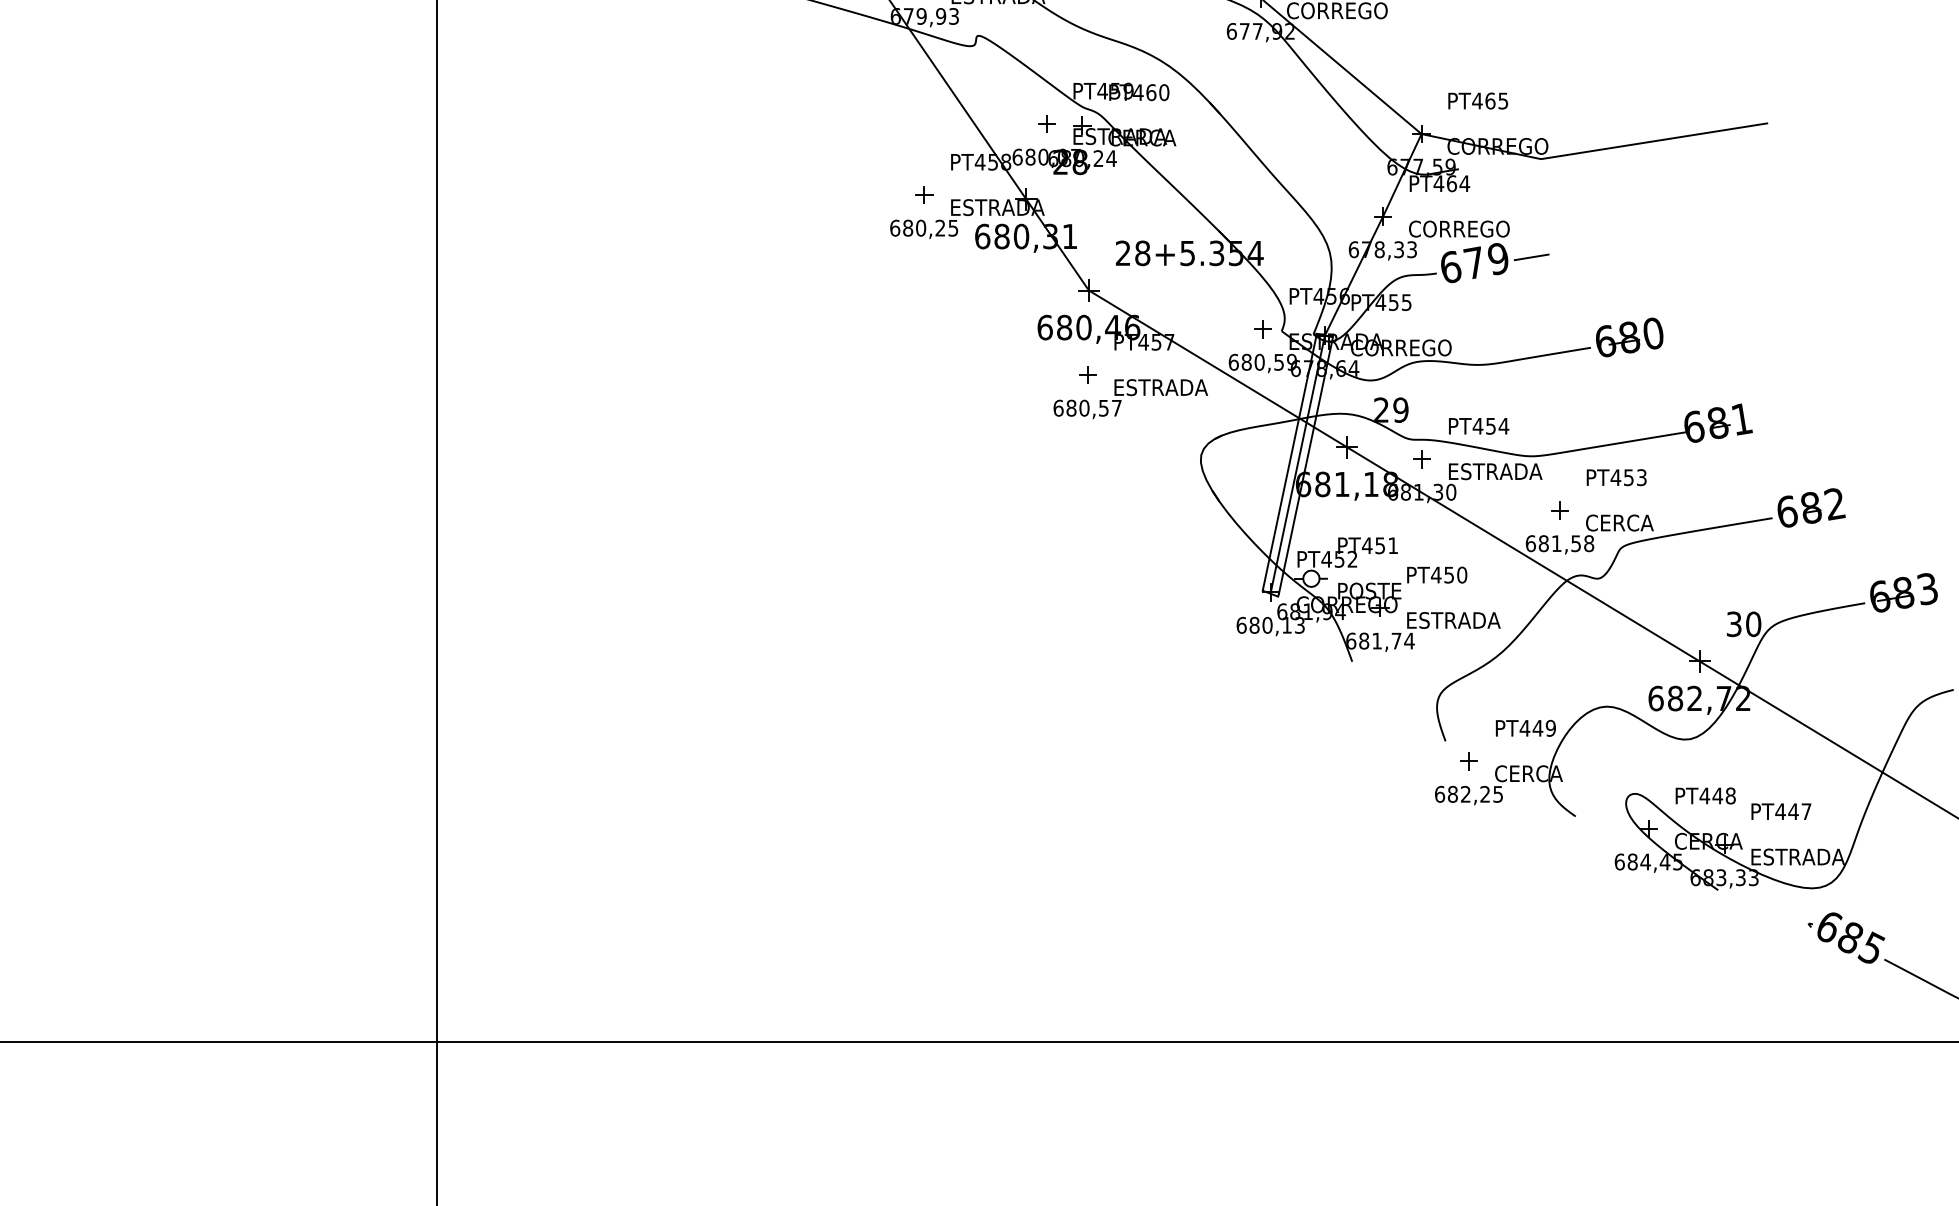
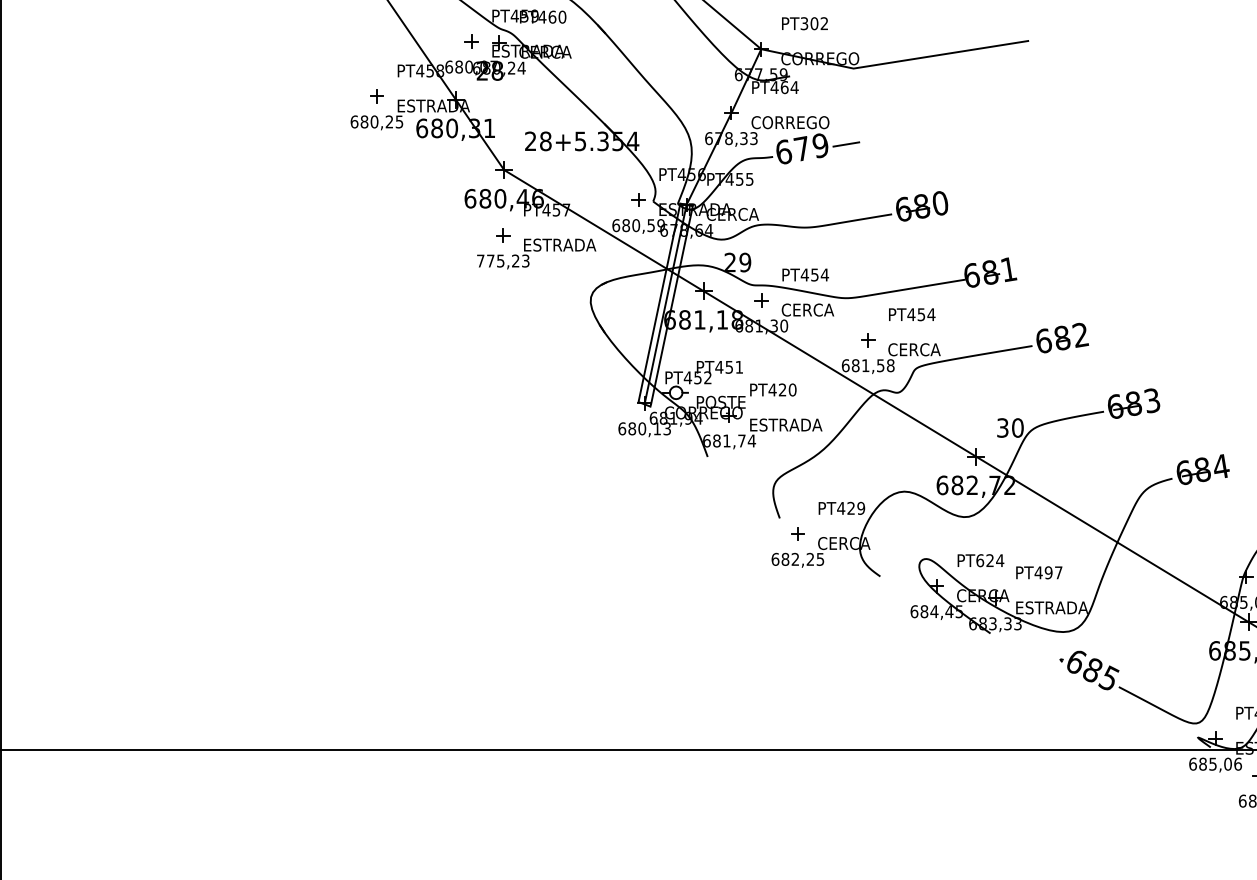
text: (1490, 100) -> (814, 23), PT465 -> PT302
text: (1408, 347) -> (751, 214), CORREGO -> CERCA
text: (1087, 407) -> (503, 260), 680,57 -> 775,23
text: (1495, 471) -> (818, 309), ESTRADA -> CERCA
text: (1641, 477) -> (931, 314), PT453 -> PT454
text: (1448, 574) -> (782, 389), PT450 -> PT420
text: (1537, 727) -> (850, 507), PT449 -> PT429
text: (1717, 795) -> (989, 560), PT448 -> PT624
text: (1793, 811) -> (1048, 572), PT447 -> PT497

